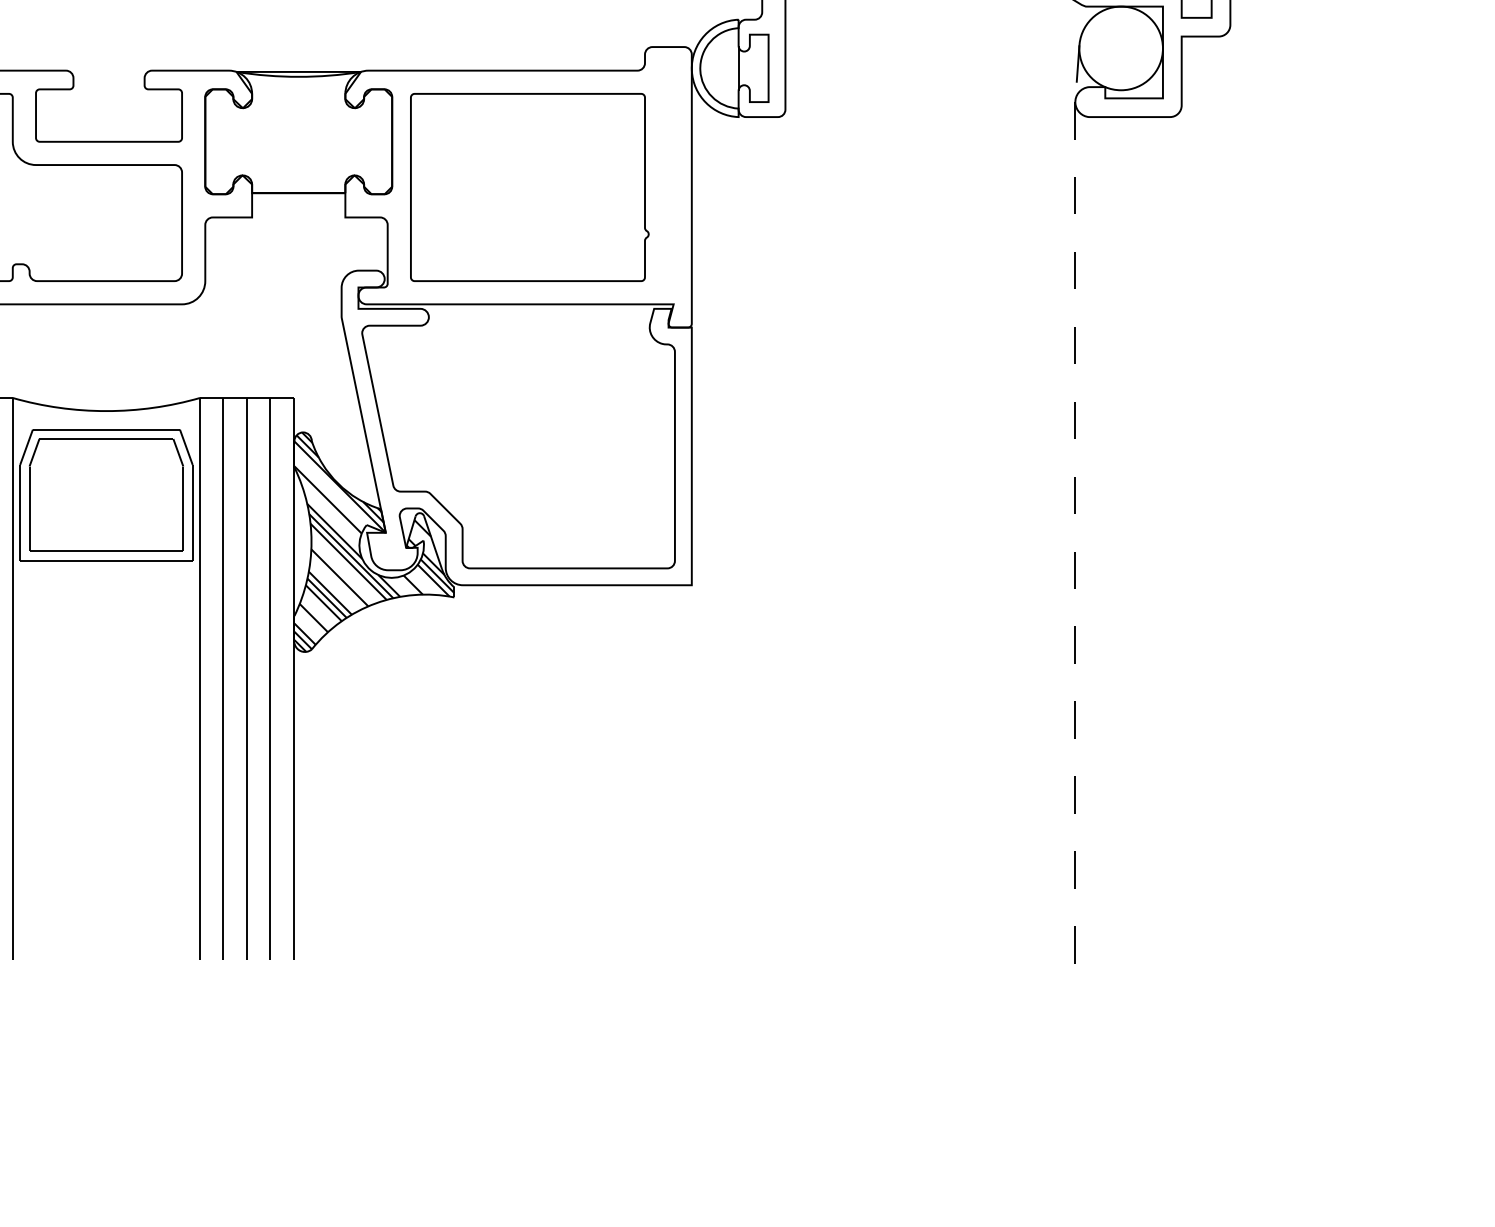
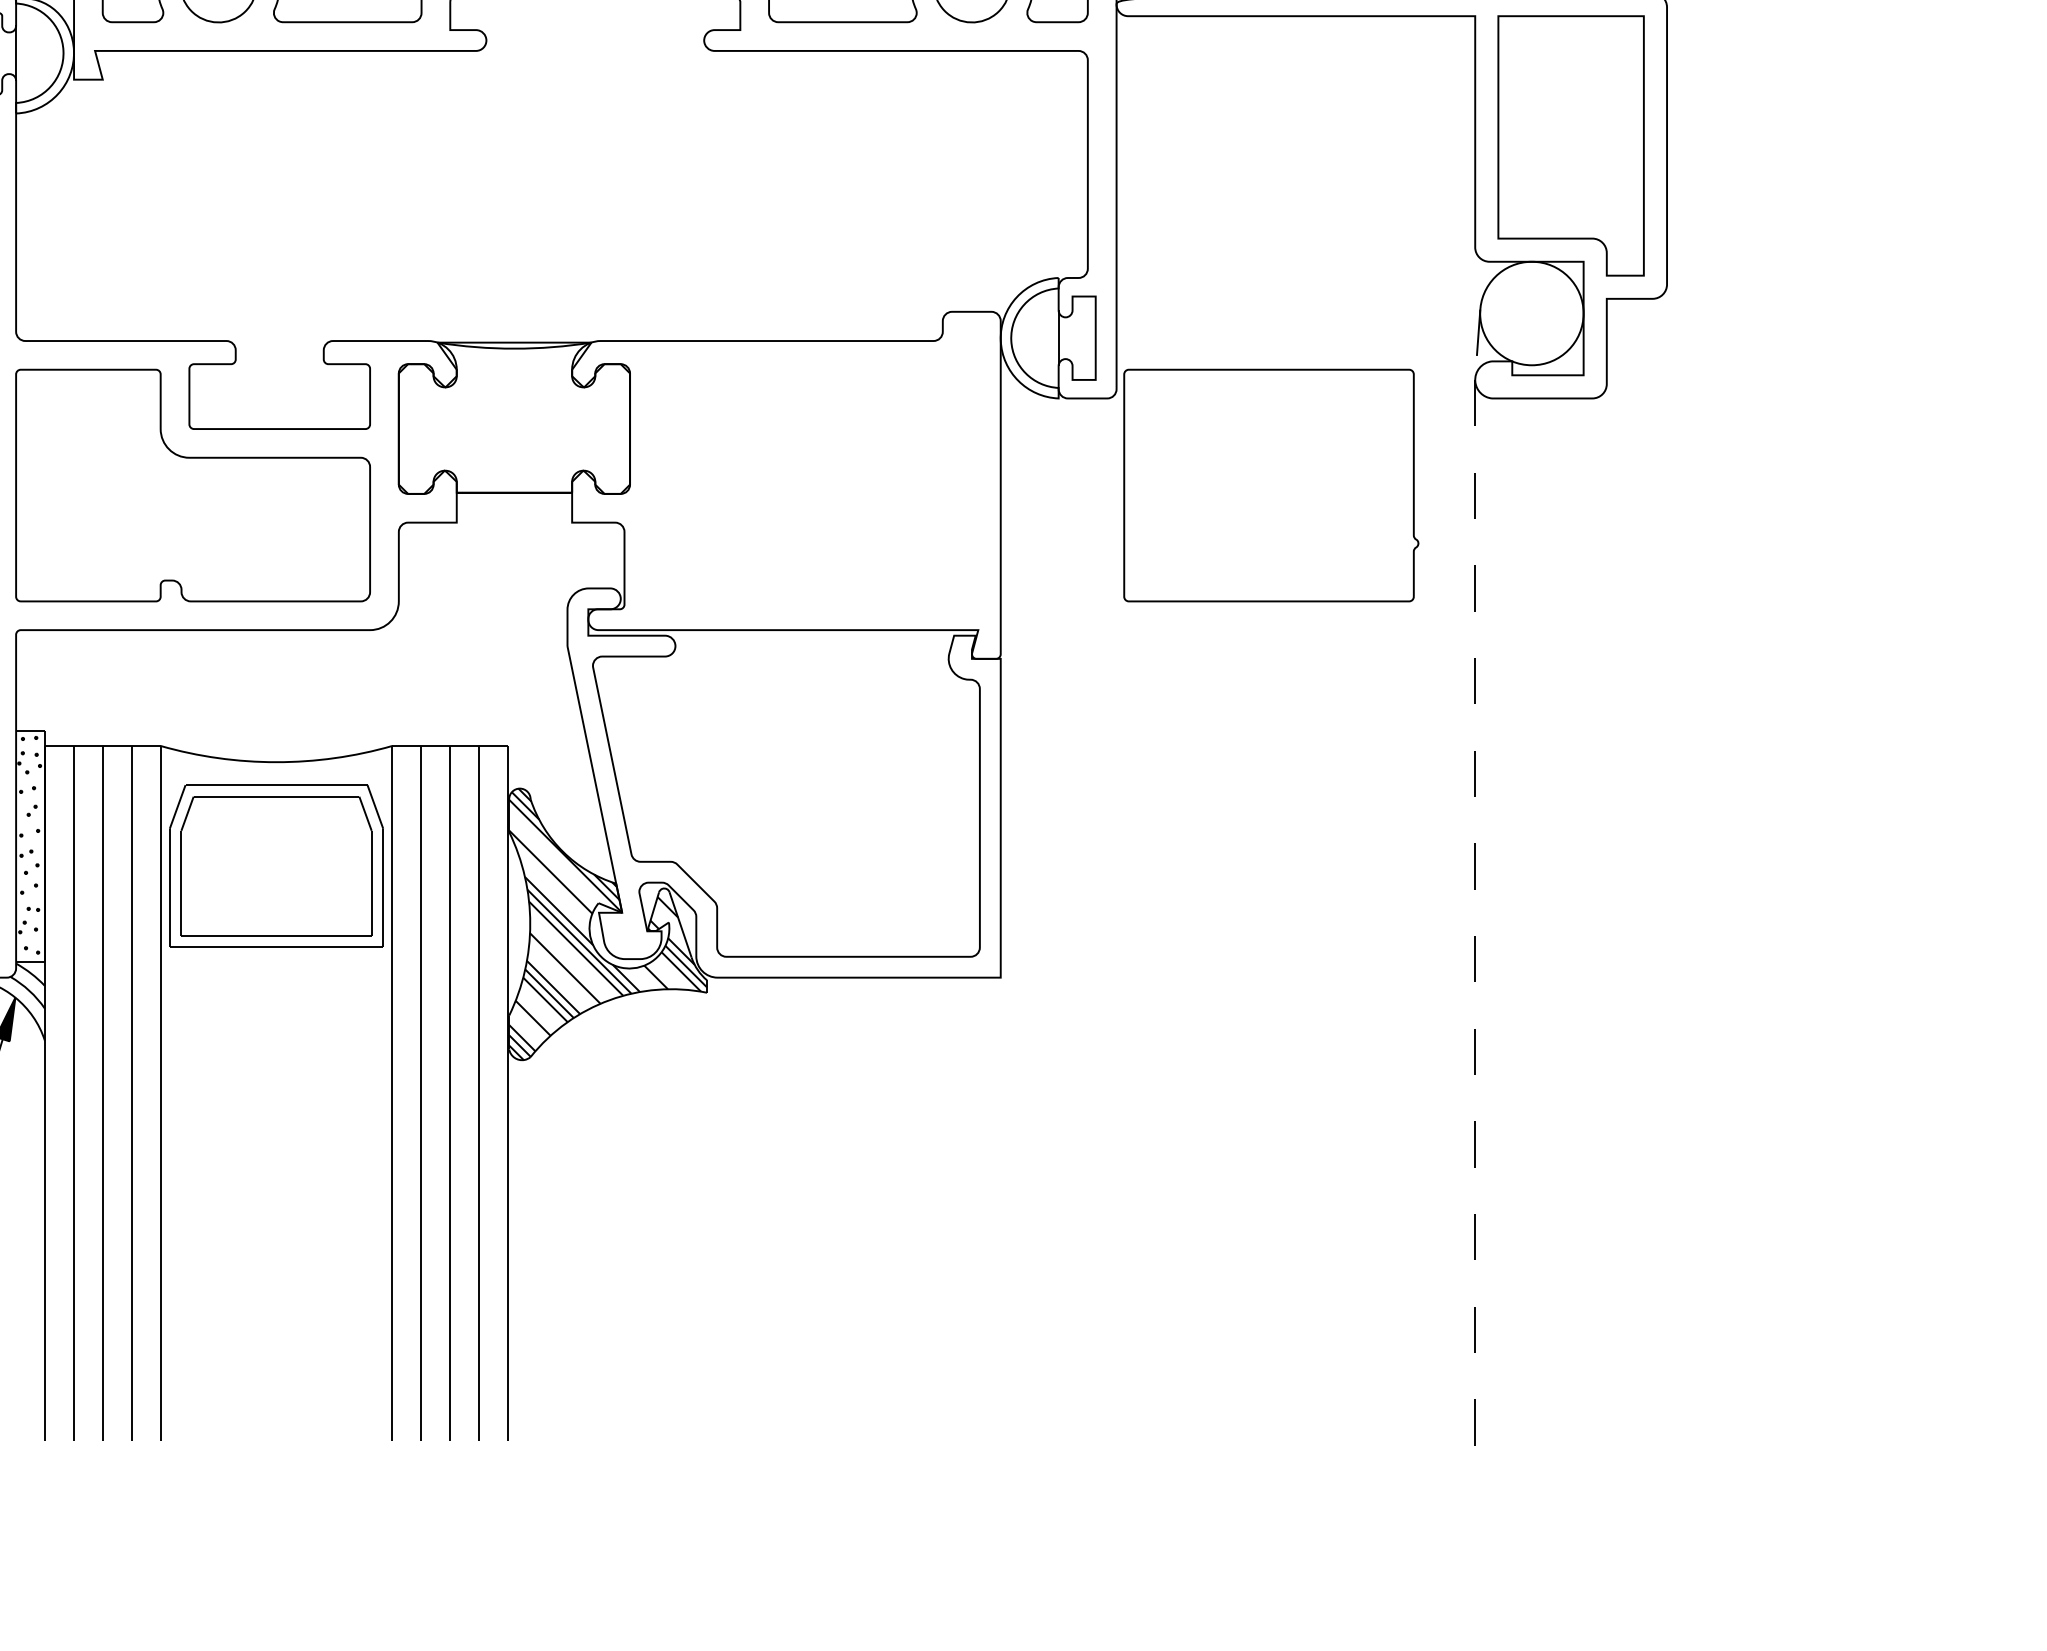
part: (529, 187) -> (1271, 485), moved

